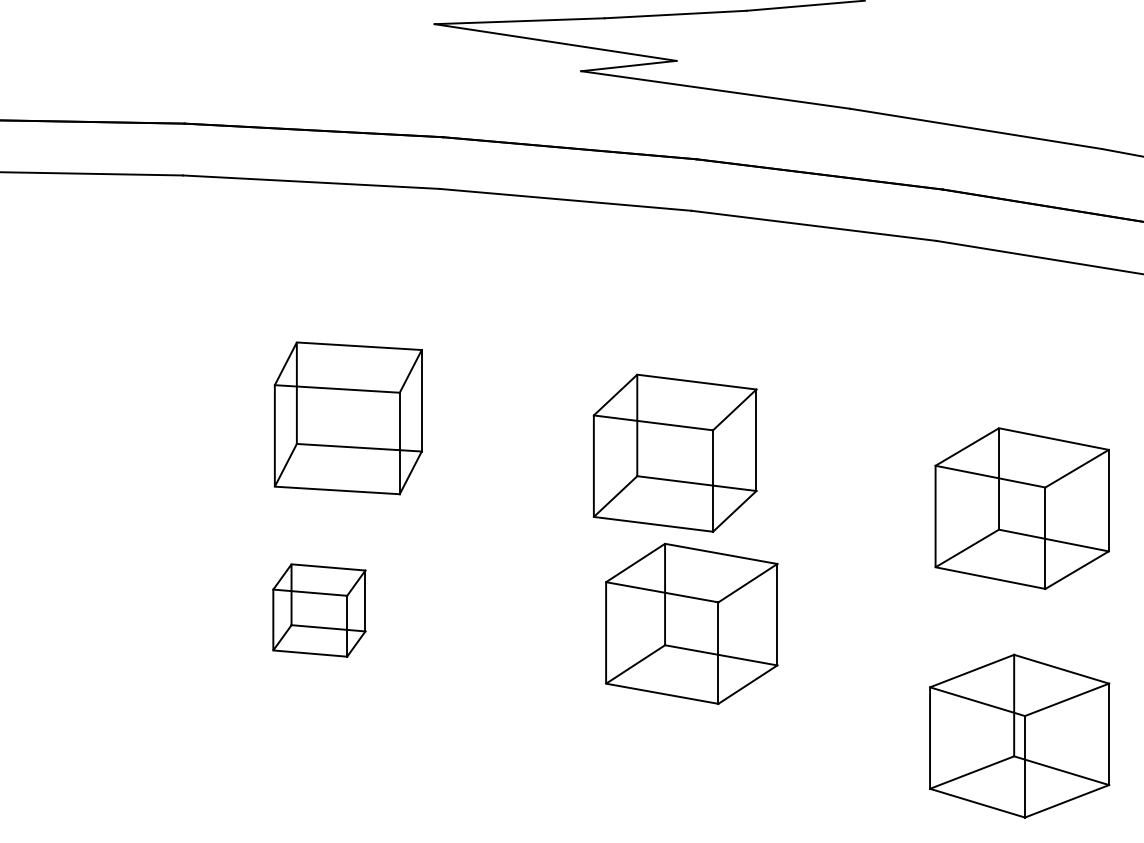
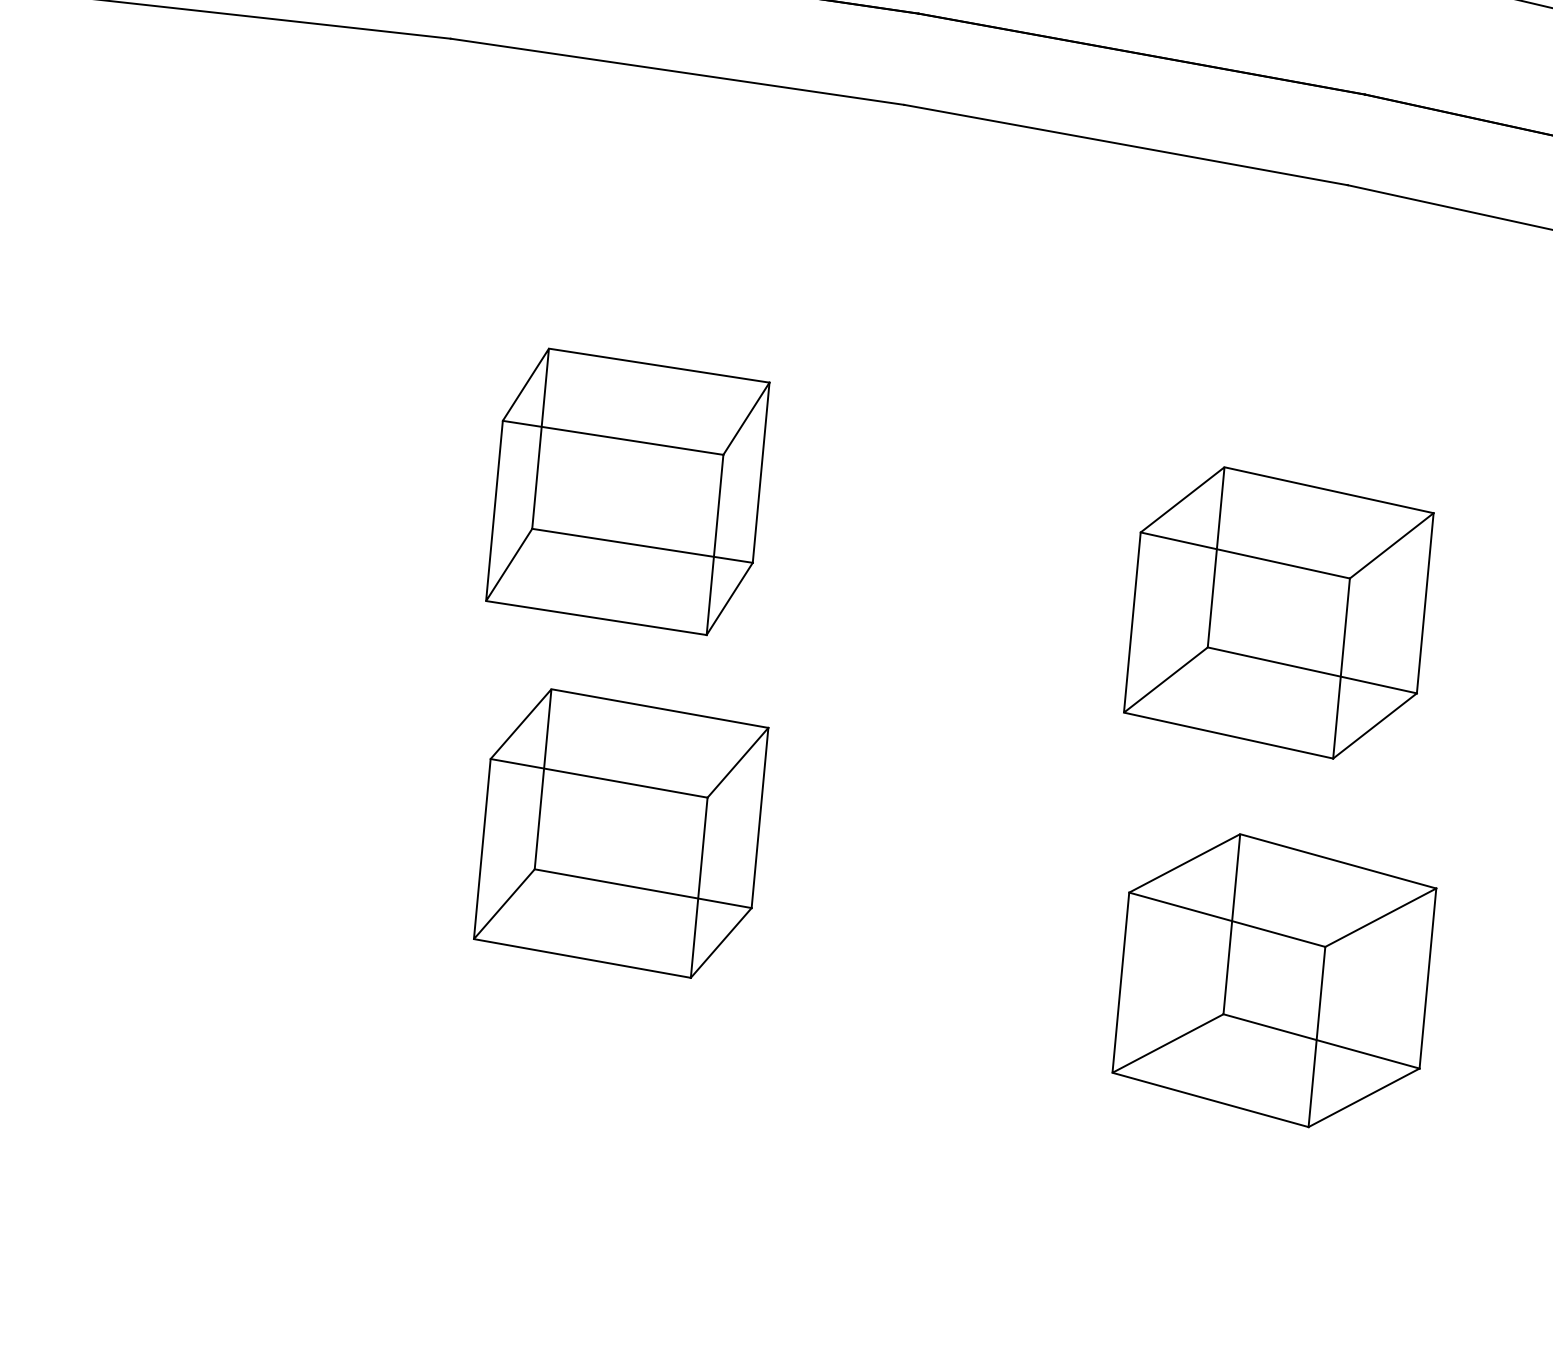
part: (347, 418) -> (626, 491), moved
part: (319, 610) -> (621, 833), size x1.67
part: (691, 623) -> (1274, 980), moved

